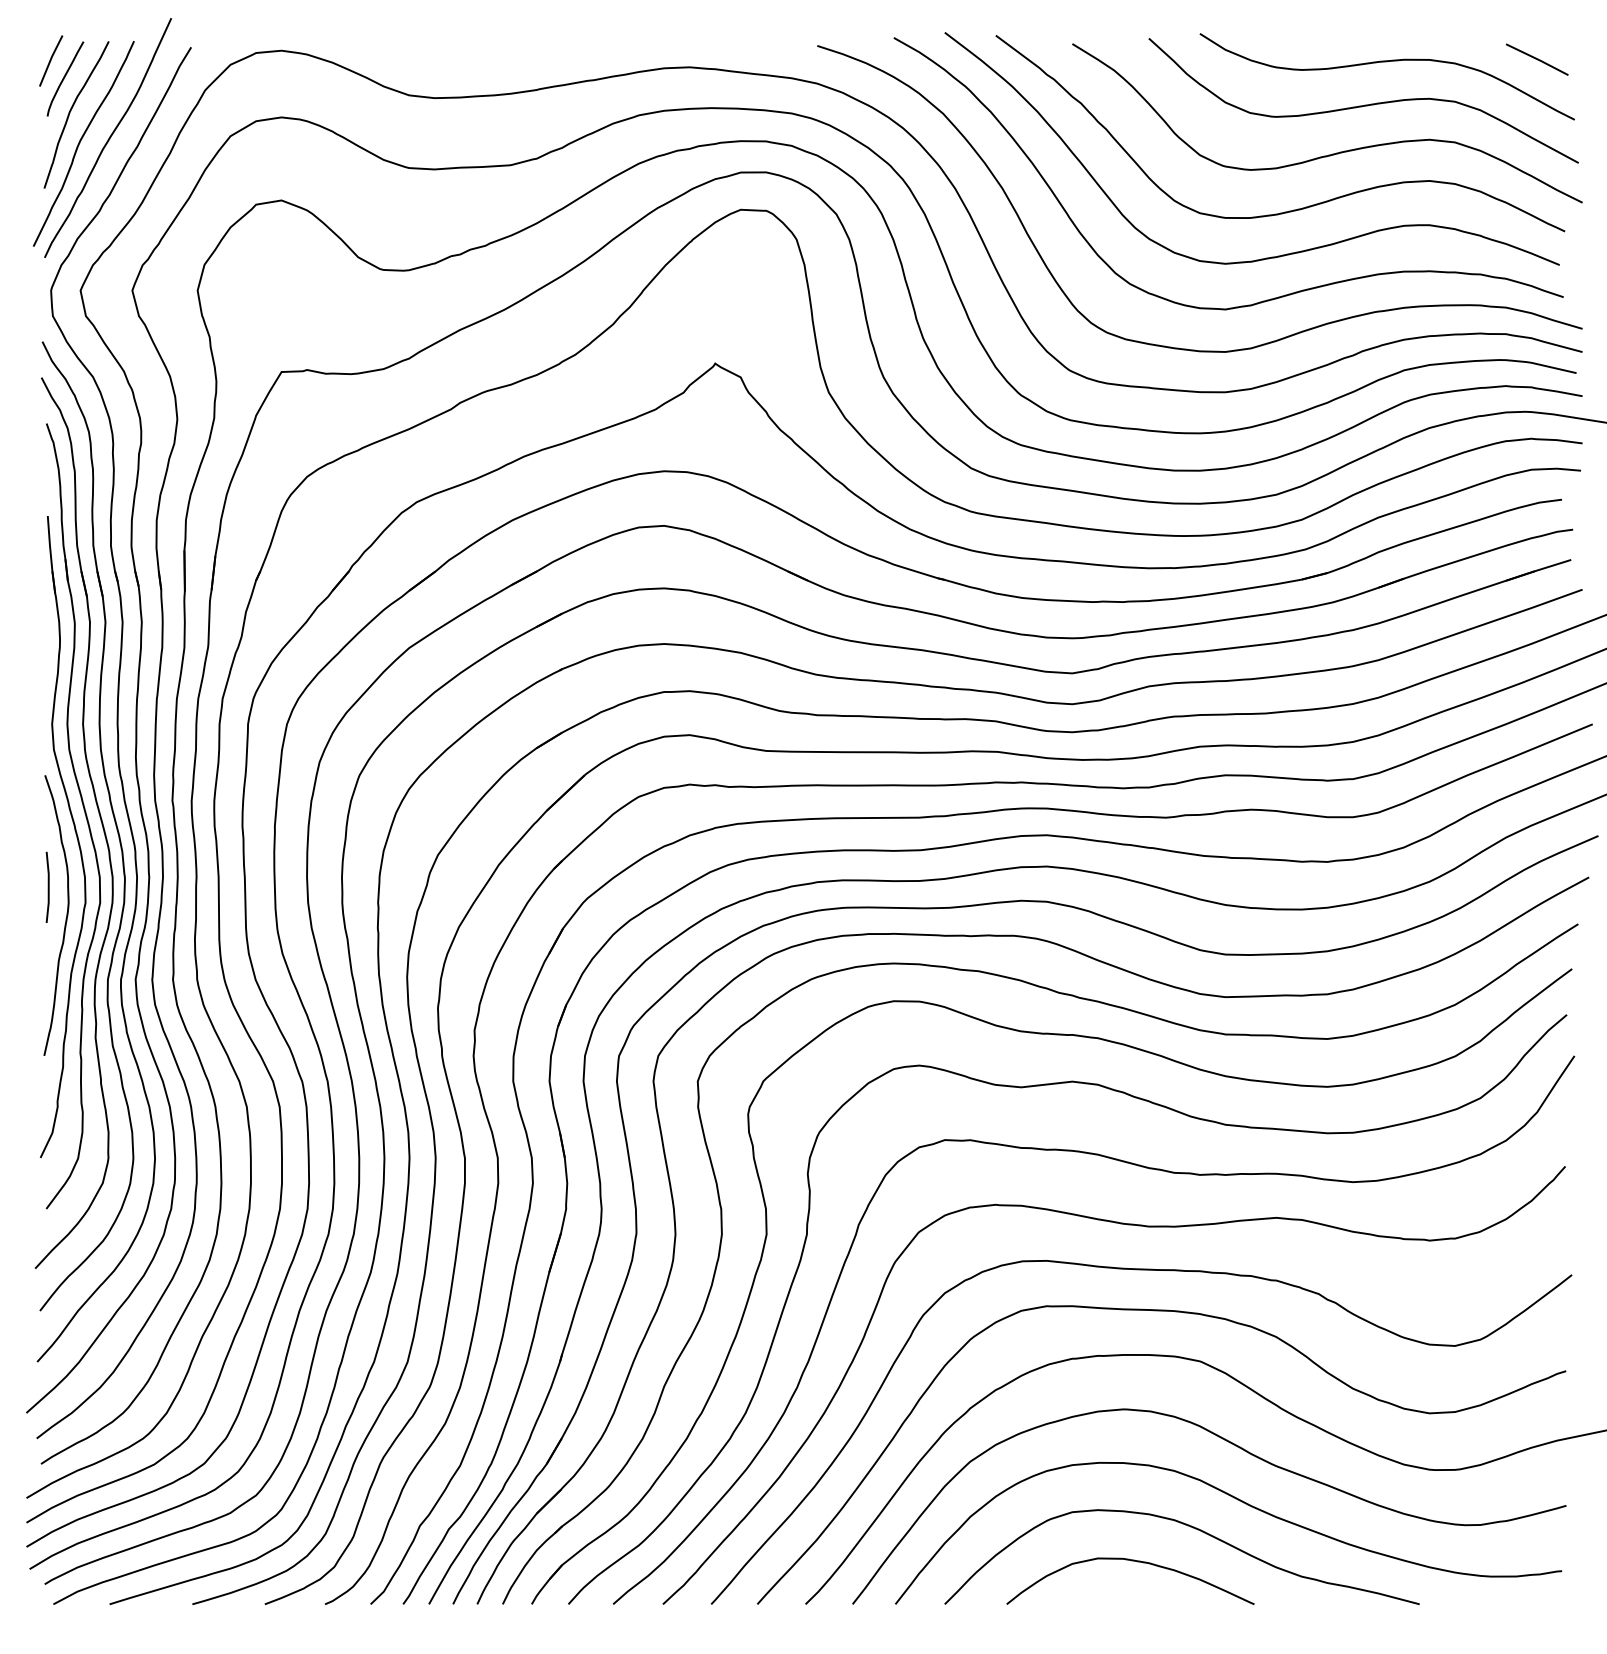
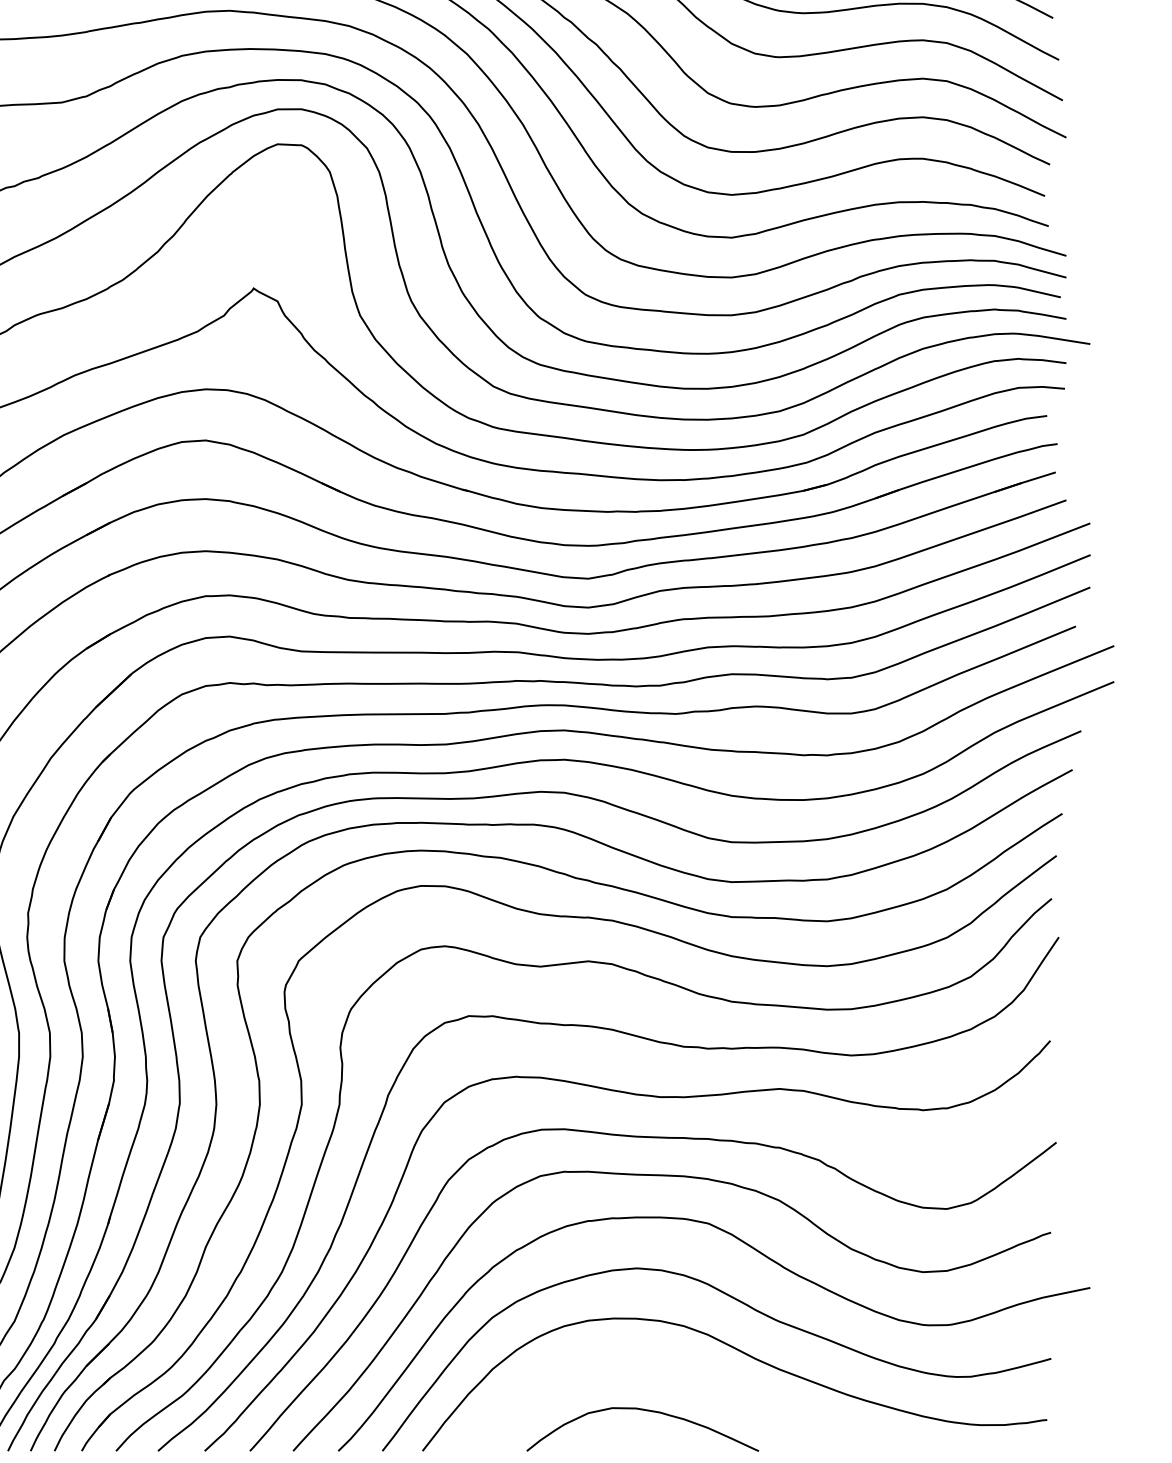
curve: (1195, 1529) -> (703, 1380), removed

